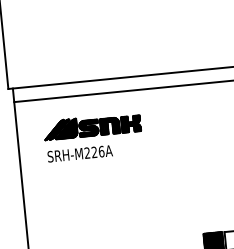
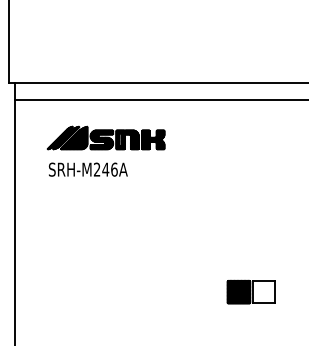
text: (94, 152) -> (105, 169), SRH-M226A -> SRH-M246A

